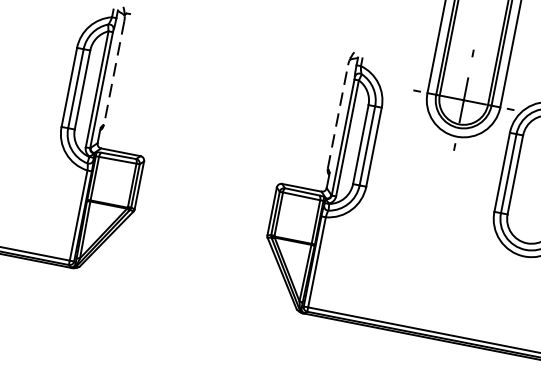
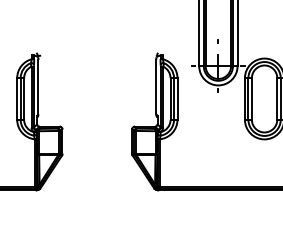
line: (114, 73) -> (38, 87), dashed -> solid
line: (338, 115) -> (156, 86), dashed -> solid

